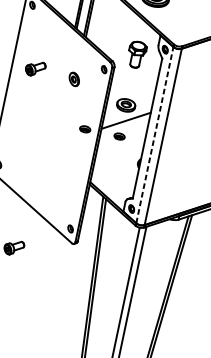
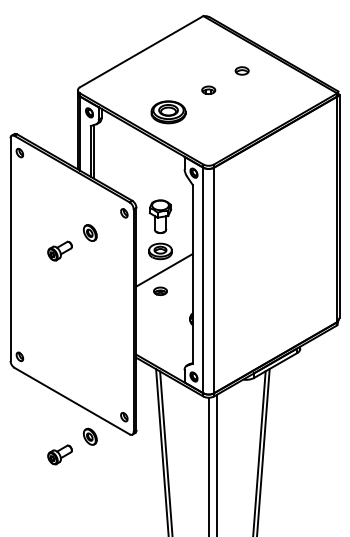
part: (136, 54) -> (160, 216), moved
part: (35, 68) -> (59, 250), moved
part: (85, 128) -> (116, 290), removed
line: (154, 135) -> (203, 280), dashed -> solid
part: (40, 238) -> (89, 436), added

